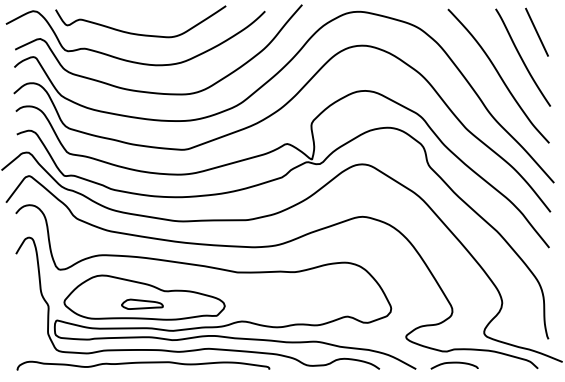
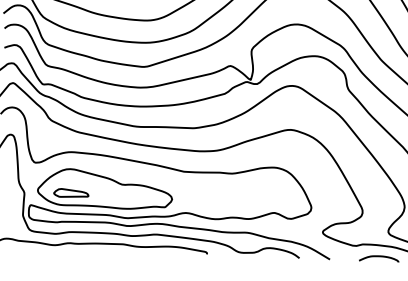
part: (142, 303) -> (71, 192), moved
curve: (454, 363) -> (379, 257), moved

